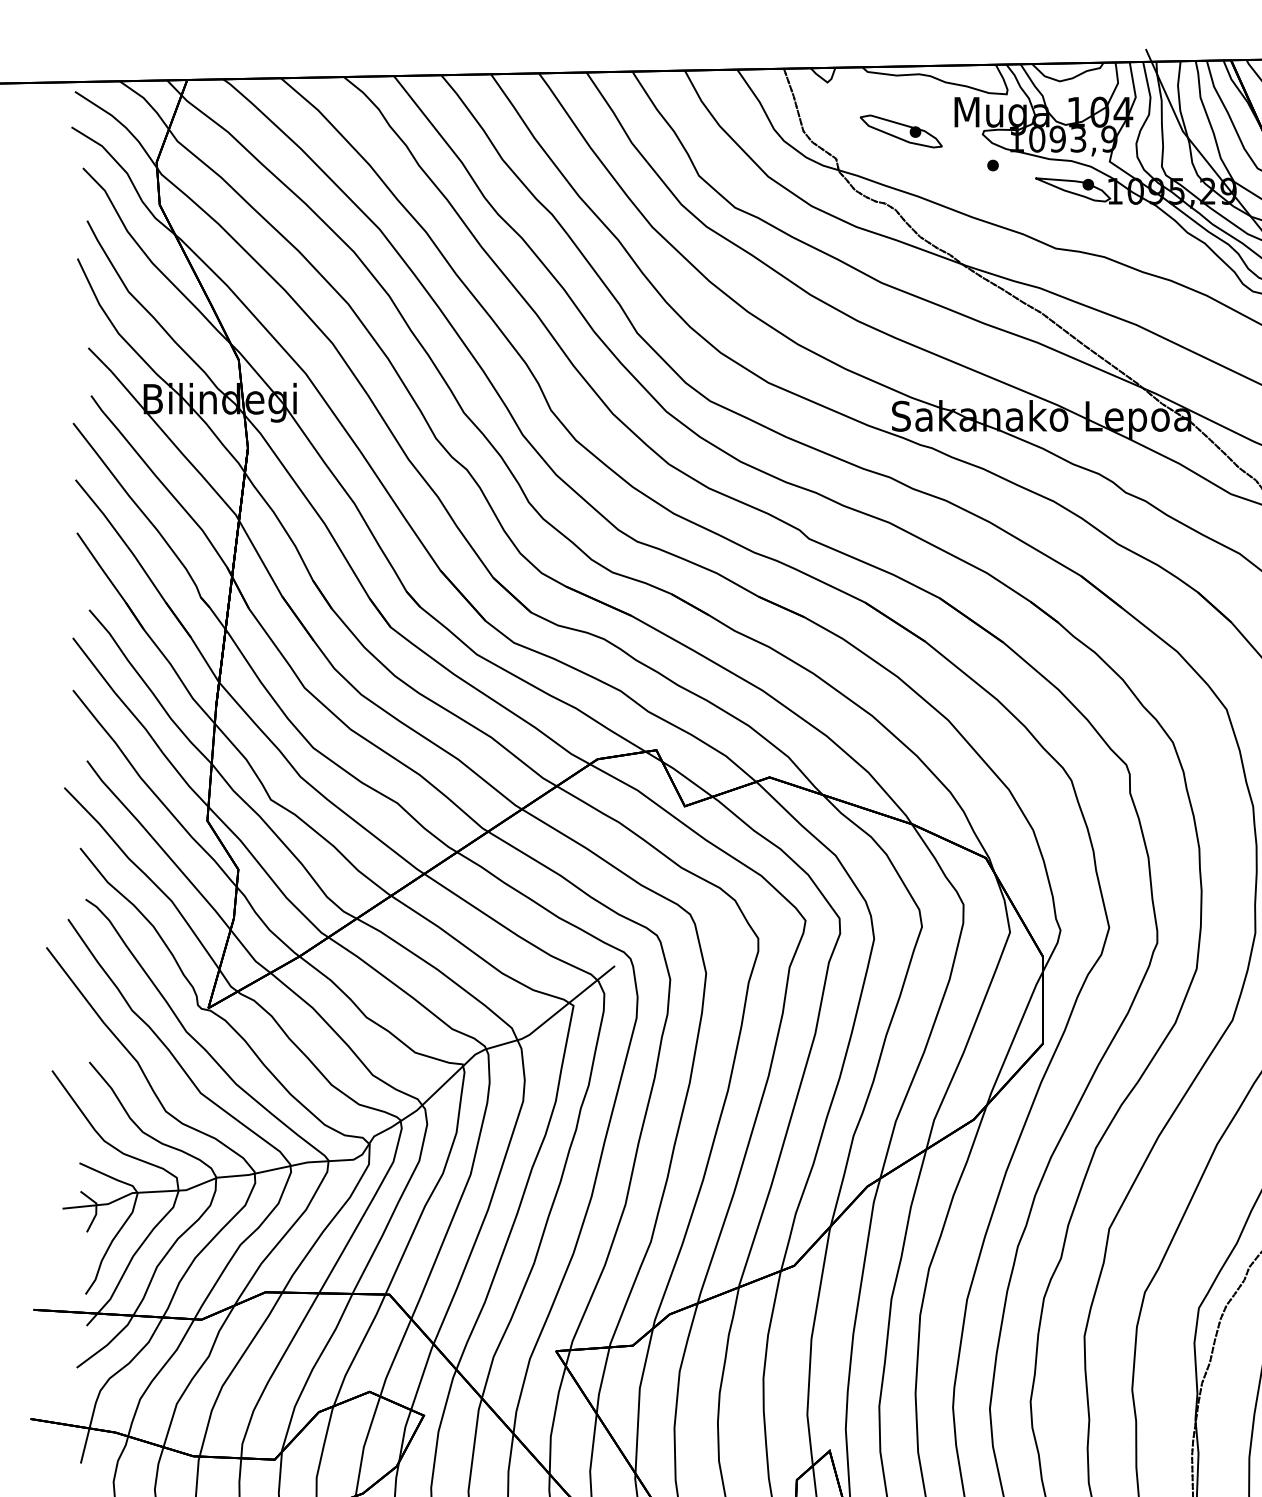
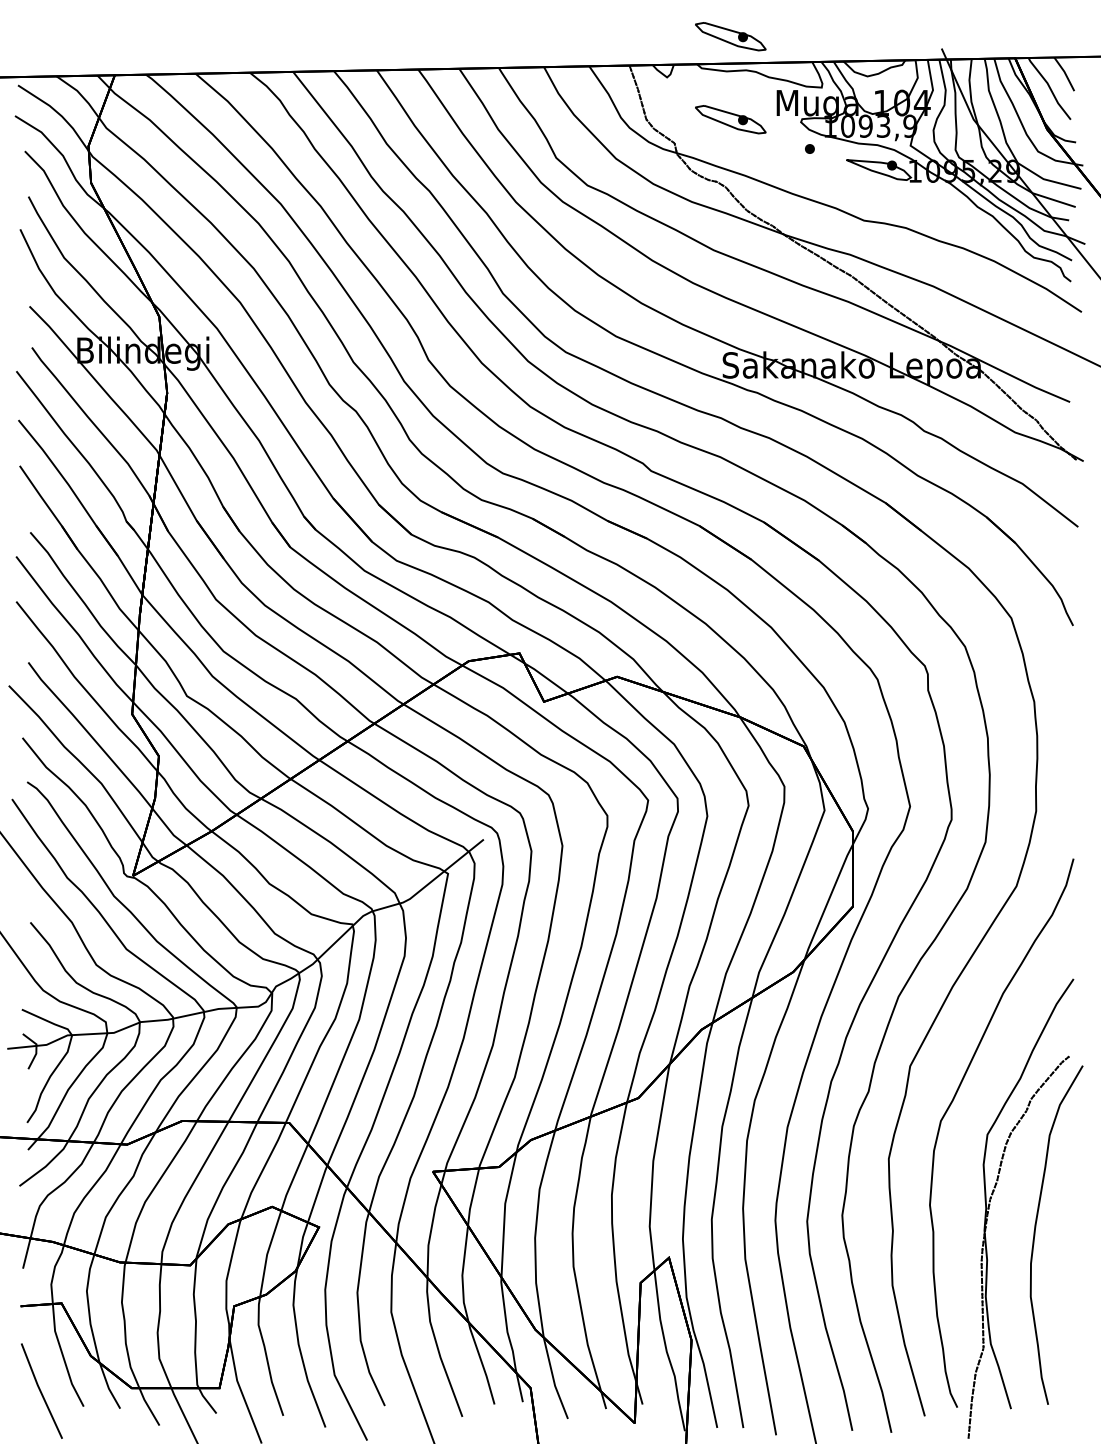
part: (900, 35) -> (730, 36), added

